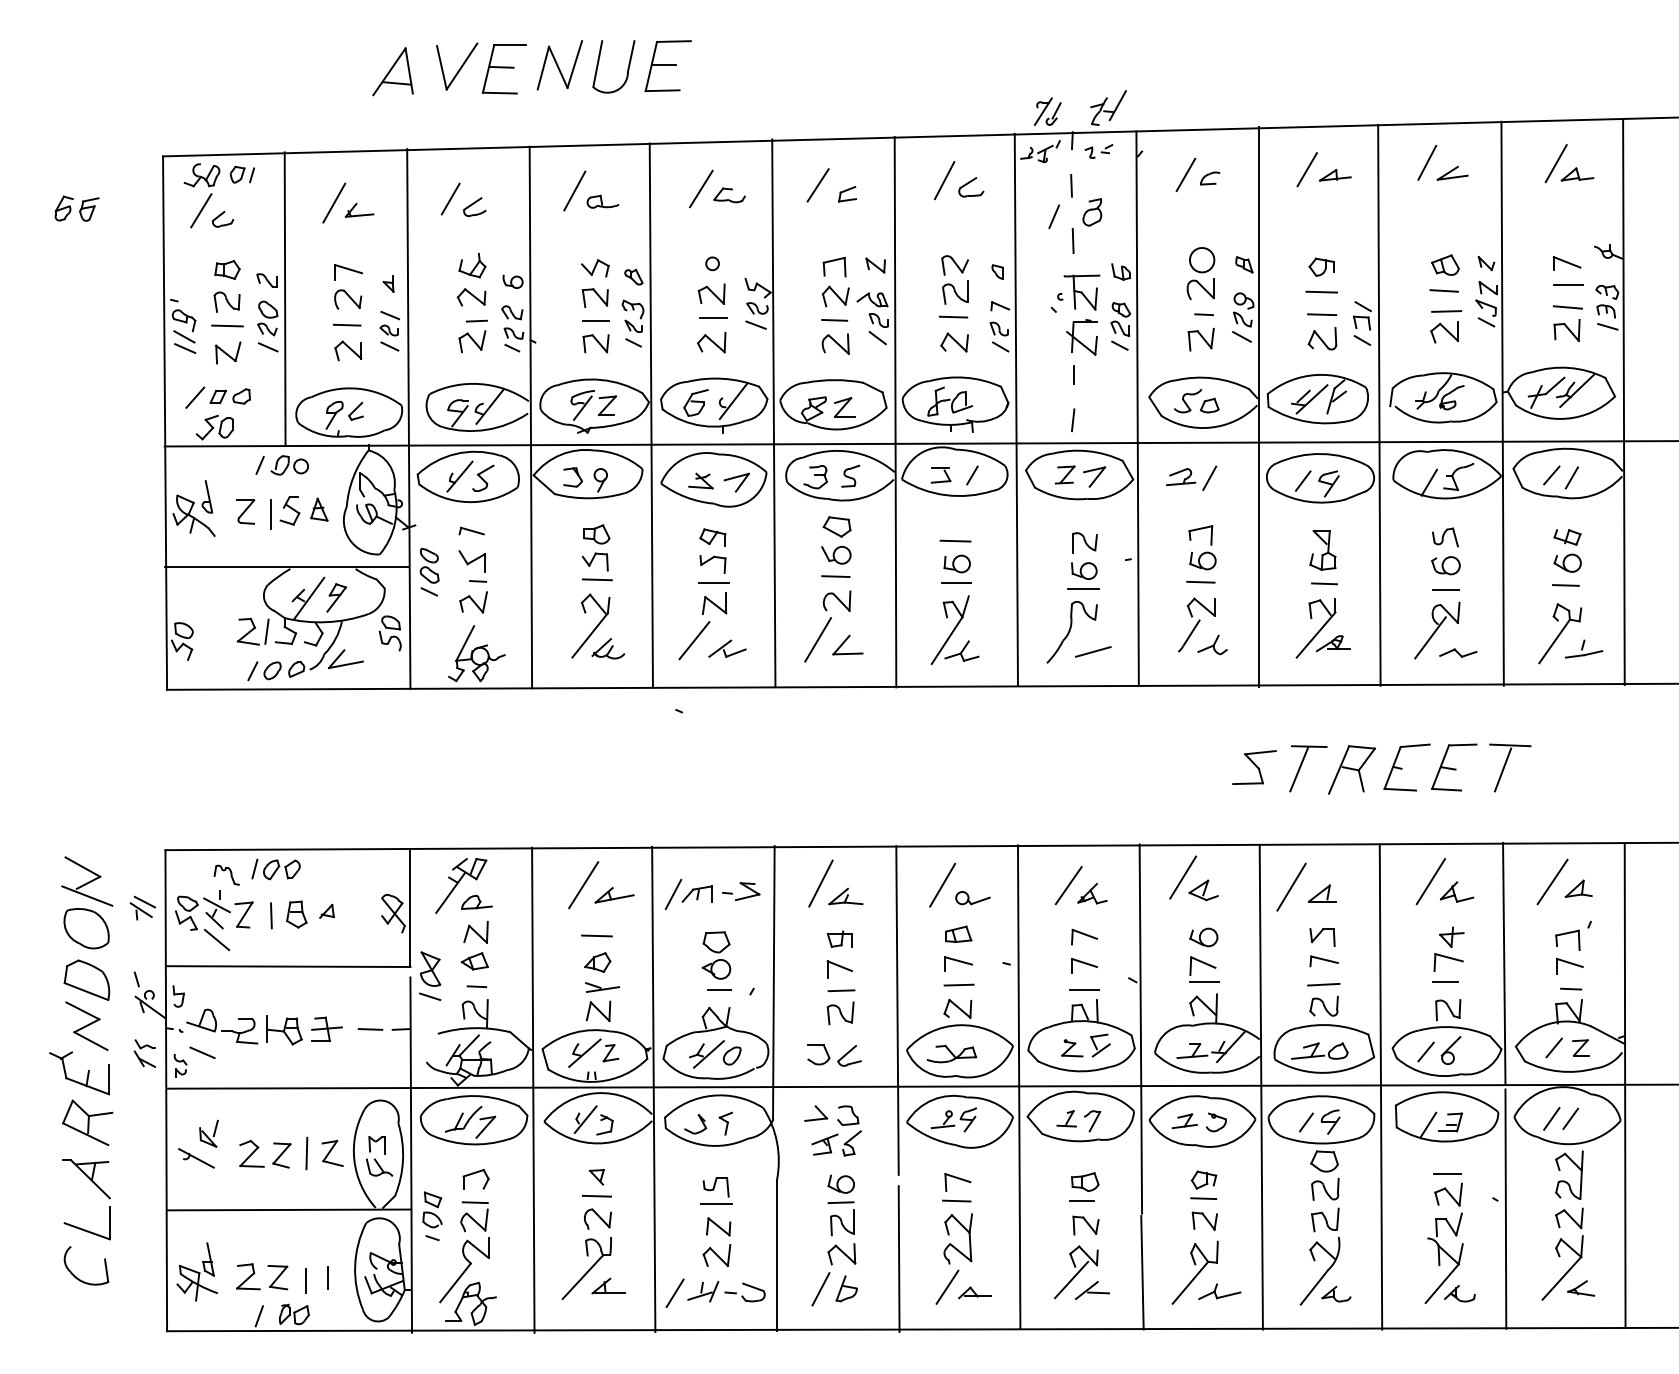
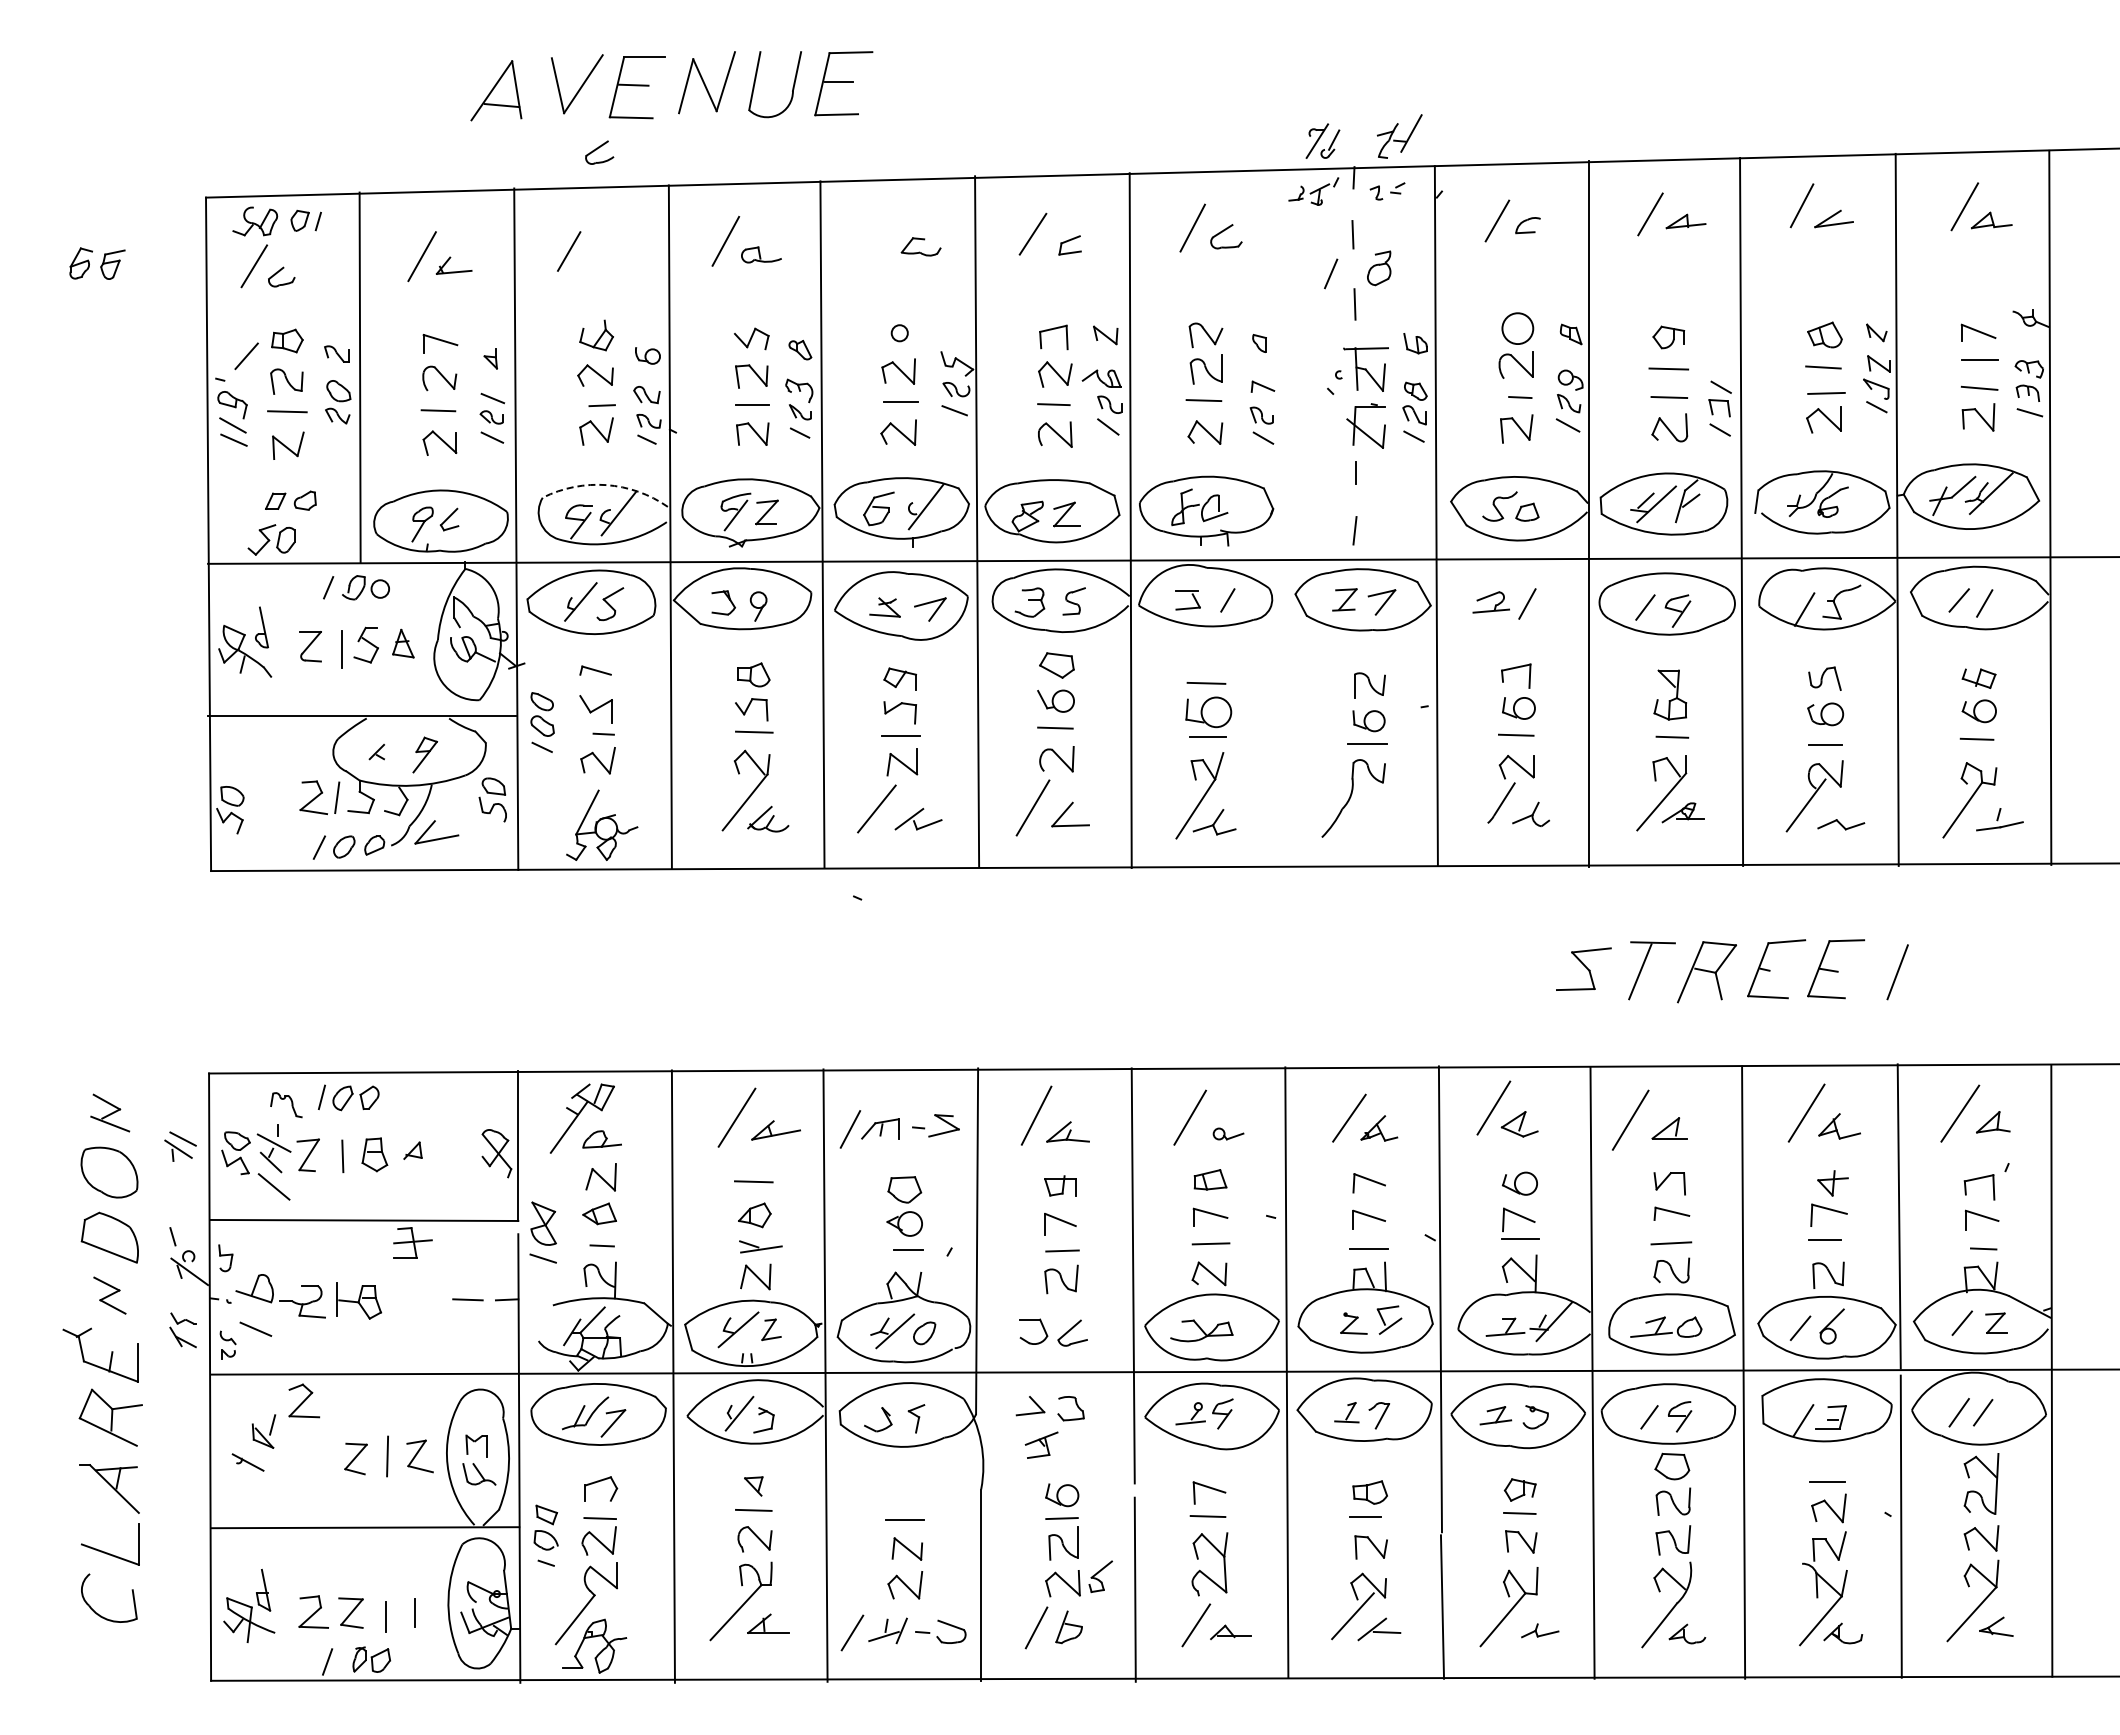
line: (701, 188) -> (885, 238), removed
part: (474, 206) -> (599, 152), moved
line: (267, 347) -> (338, 438), removed
arc: (480, 384) -> (606, 485), solid -> dashed
line: (195, 397) -> (246, 356), moved
line: (1016, 409) -> (1283, 517), removed
part: (957, 563) -> (1208, 711), size x1.4
line: (309, 598) -> (390, 755), removed
line: (1093, 652) -> (1380, 823), removed
line: (1510, 745) -> (1906, 941), removed
part: (86, 881) -> (109, 1112), size x0.6
part: (972, 897) -> (1228, 1133), size x0.7
part: (86, 1026) -> (109, 1295), size x0.6
part: (326, 1029) -> (412, 1242), moved
part: (851, 1143) -> (1100, 1576), moved
part: (252, 1153) -> (304, 1400), moved
part: (195, 1158) -> (247, 1462), size x0.7
part: (715, 1186) -> (903, 1498), removed
part: (1220, 1291) -> (1540, 1630), size x0.7

